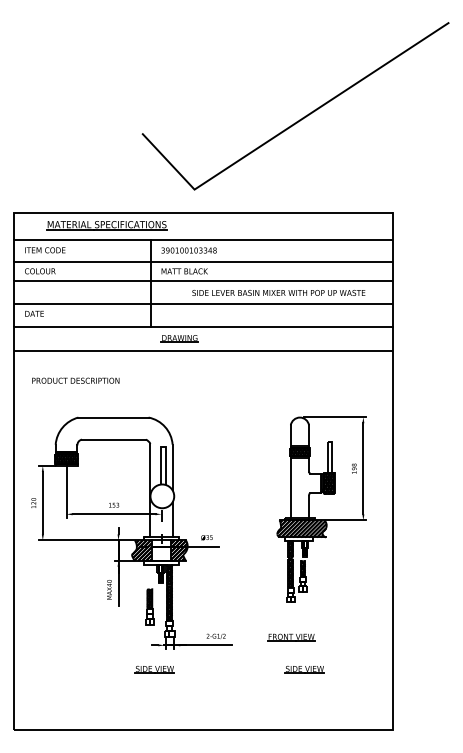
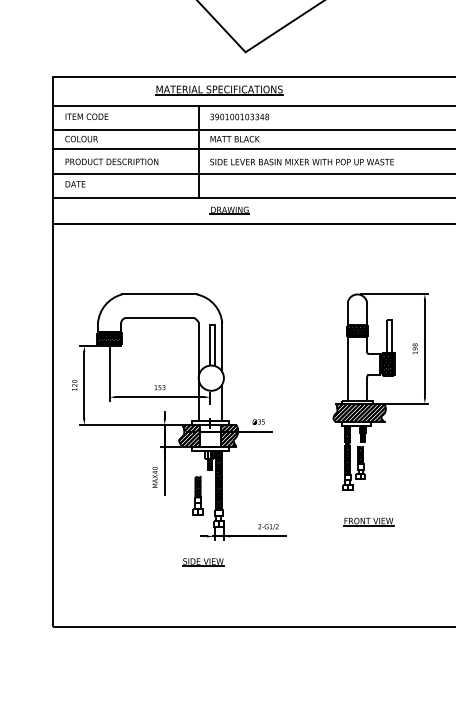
part: (106, 225) -> (218, 90), moved
text: (278, 292) -> (301, 161), moved
text: (75, 380) -> (111, 161), moved
part: (291, 637) -> (368, 521), moved
part: (304, 669) -> (362, 562), removed

